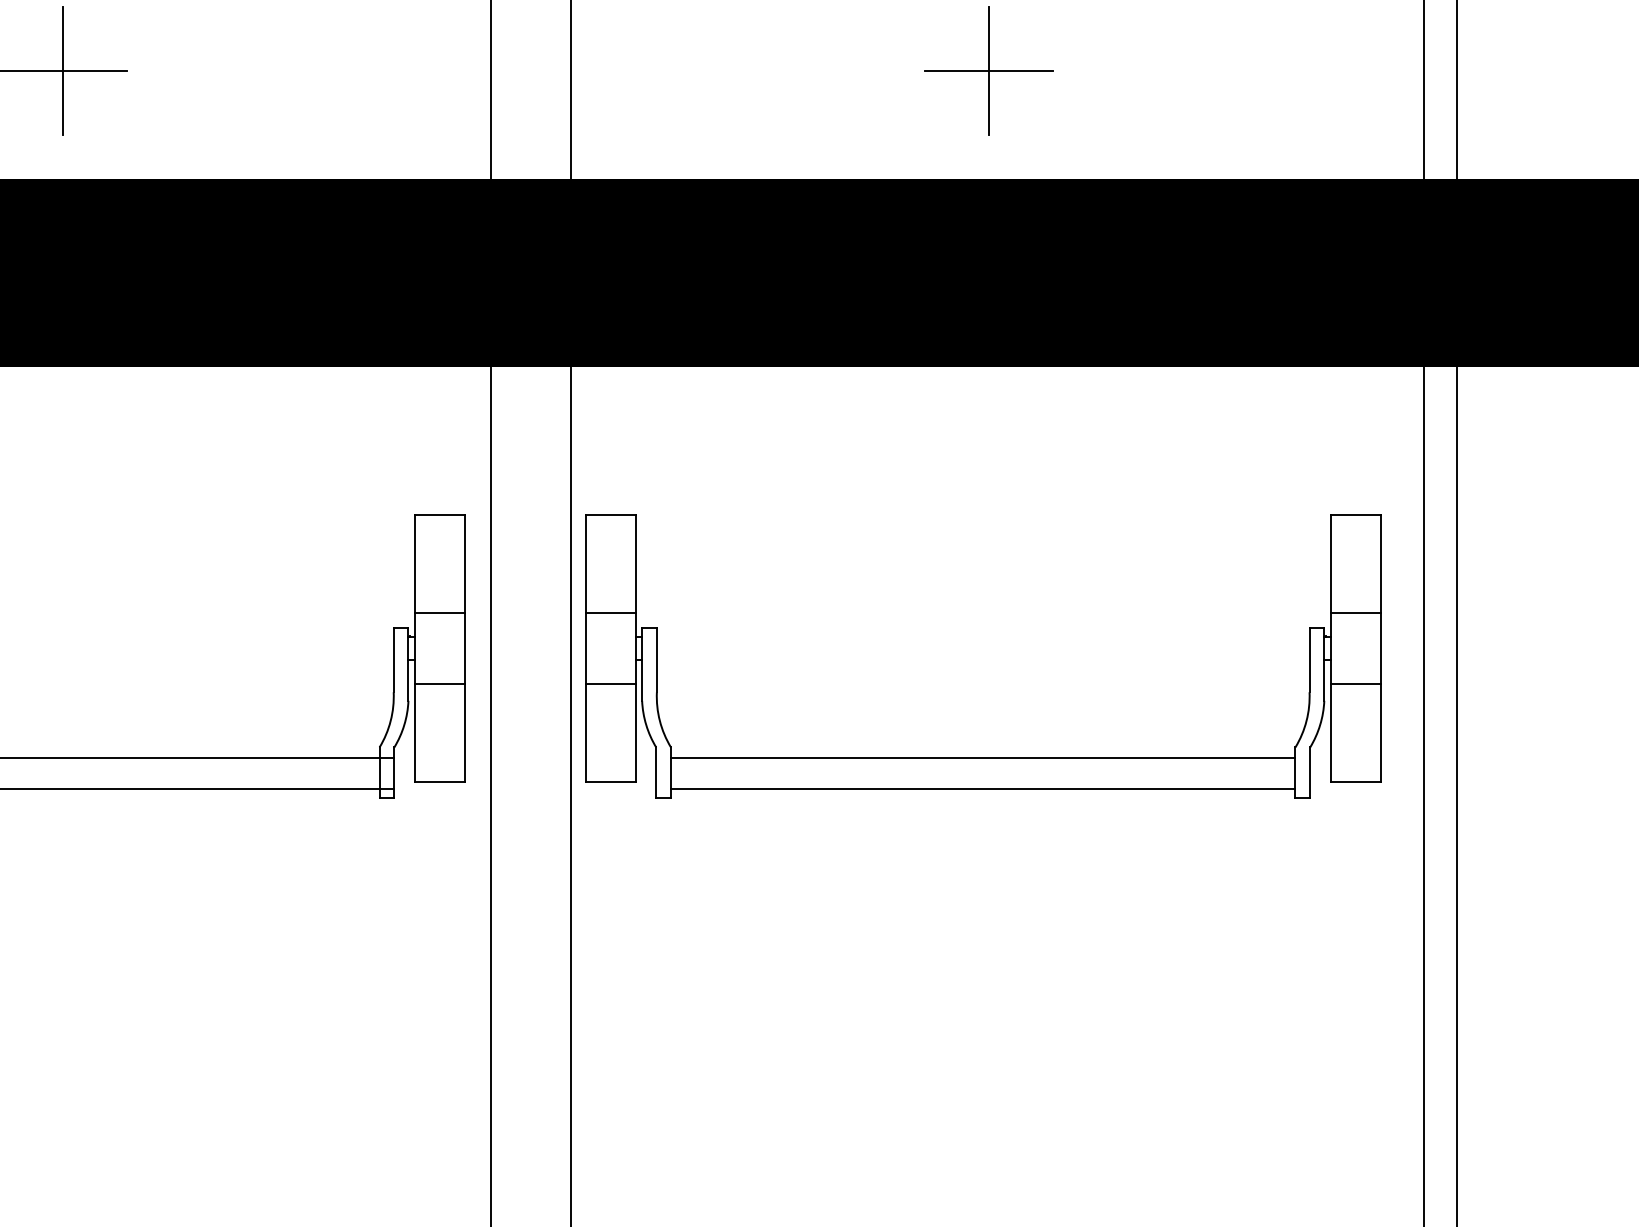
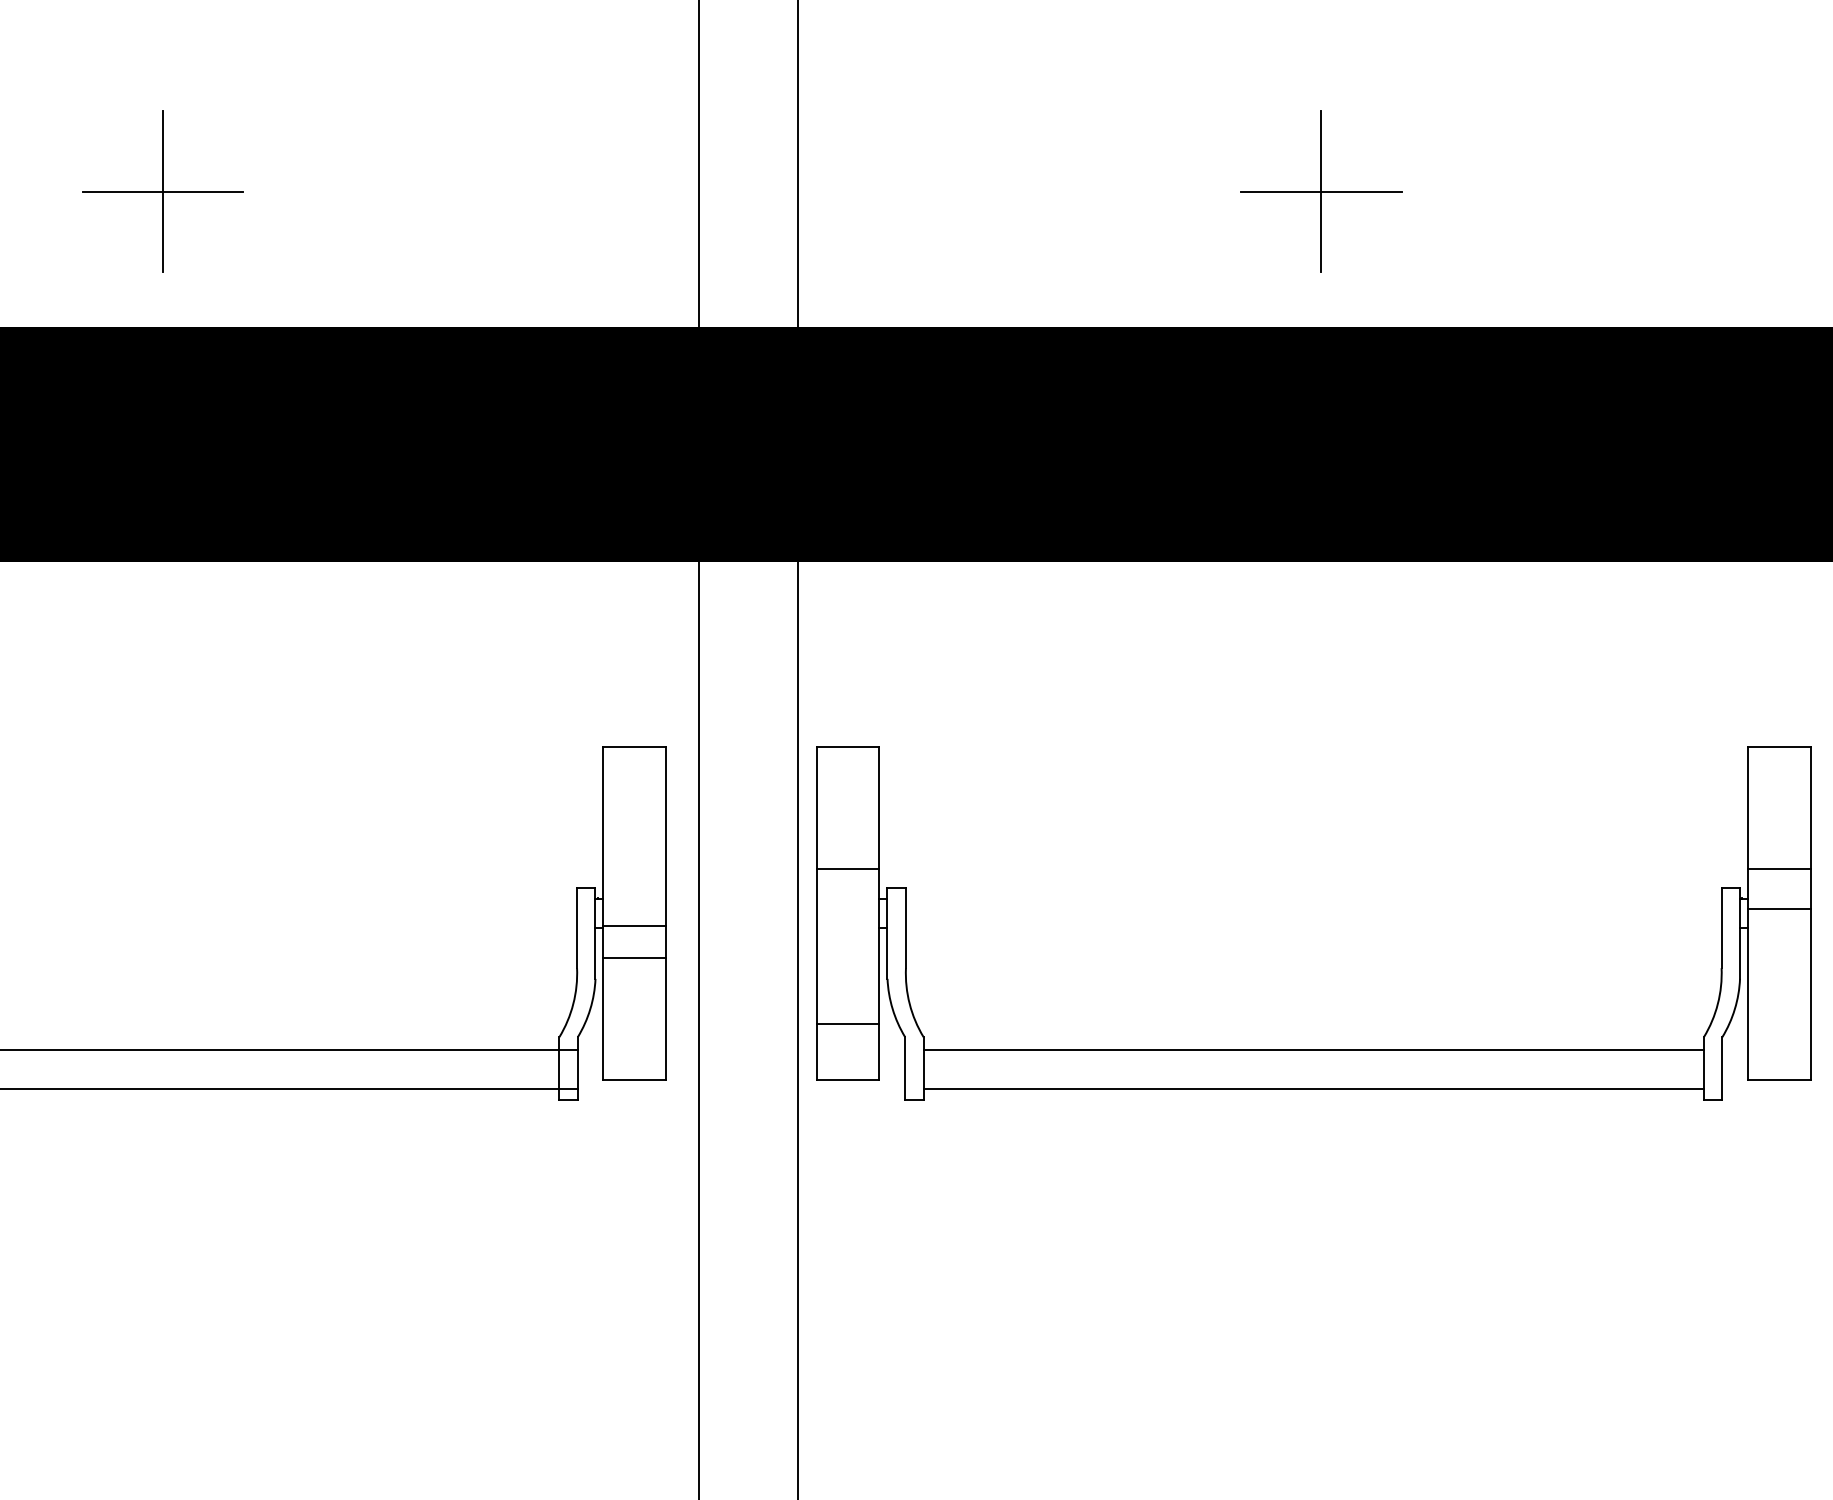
line: (439, 613) -> (634, 925), moved
line: (610, 683) -> (847, 1023), moved
line: (1355, 683) -> (1779, 908), moved

